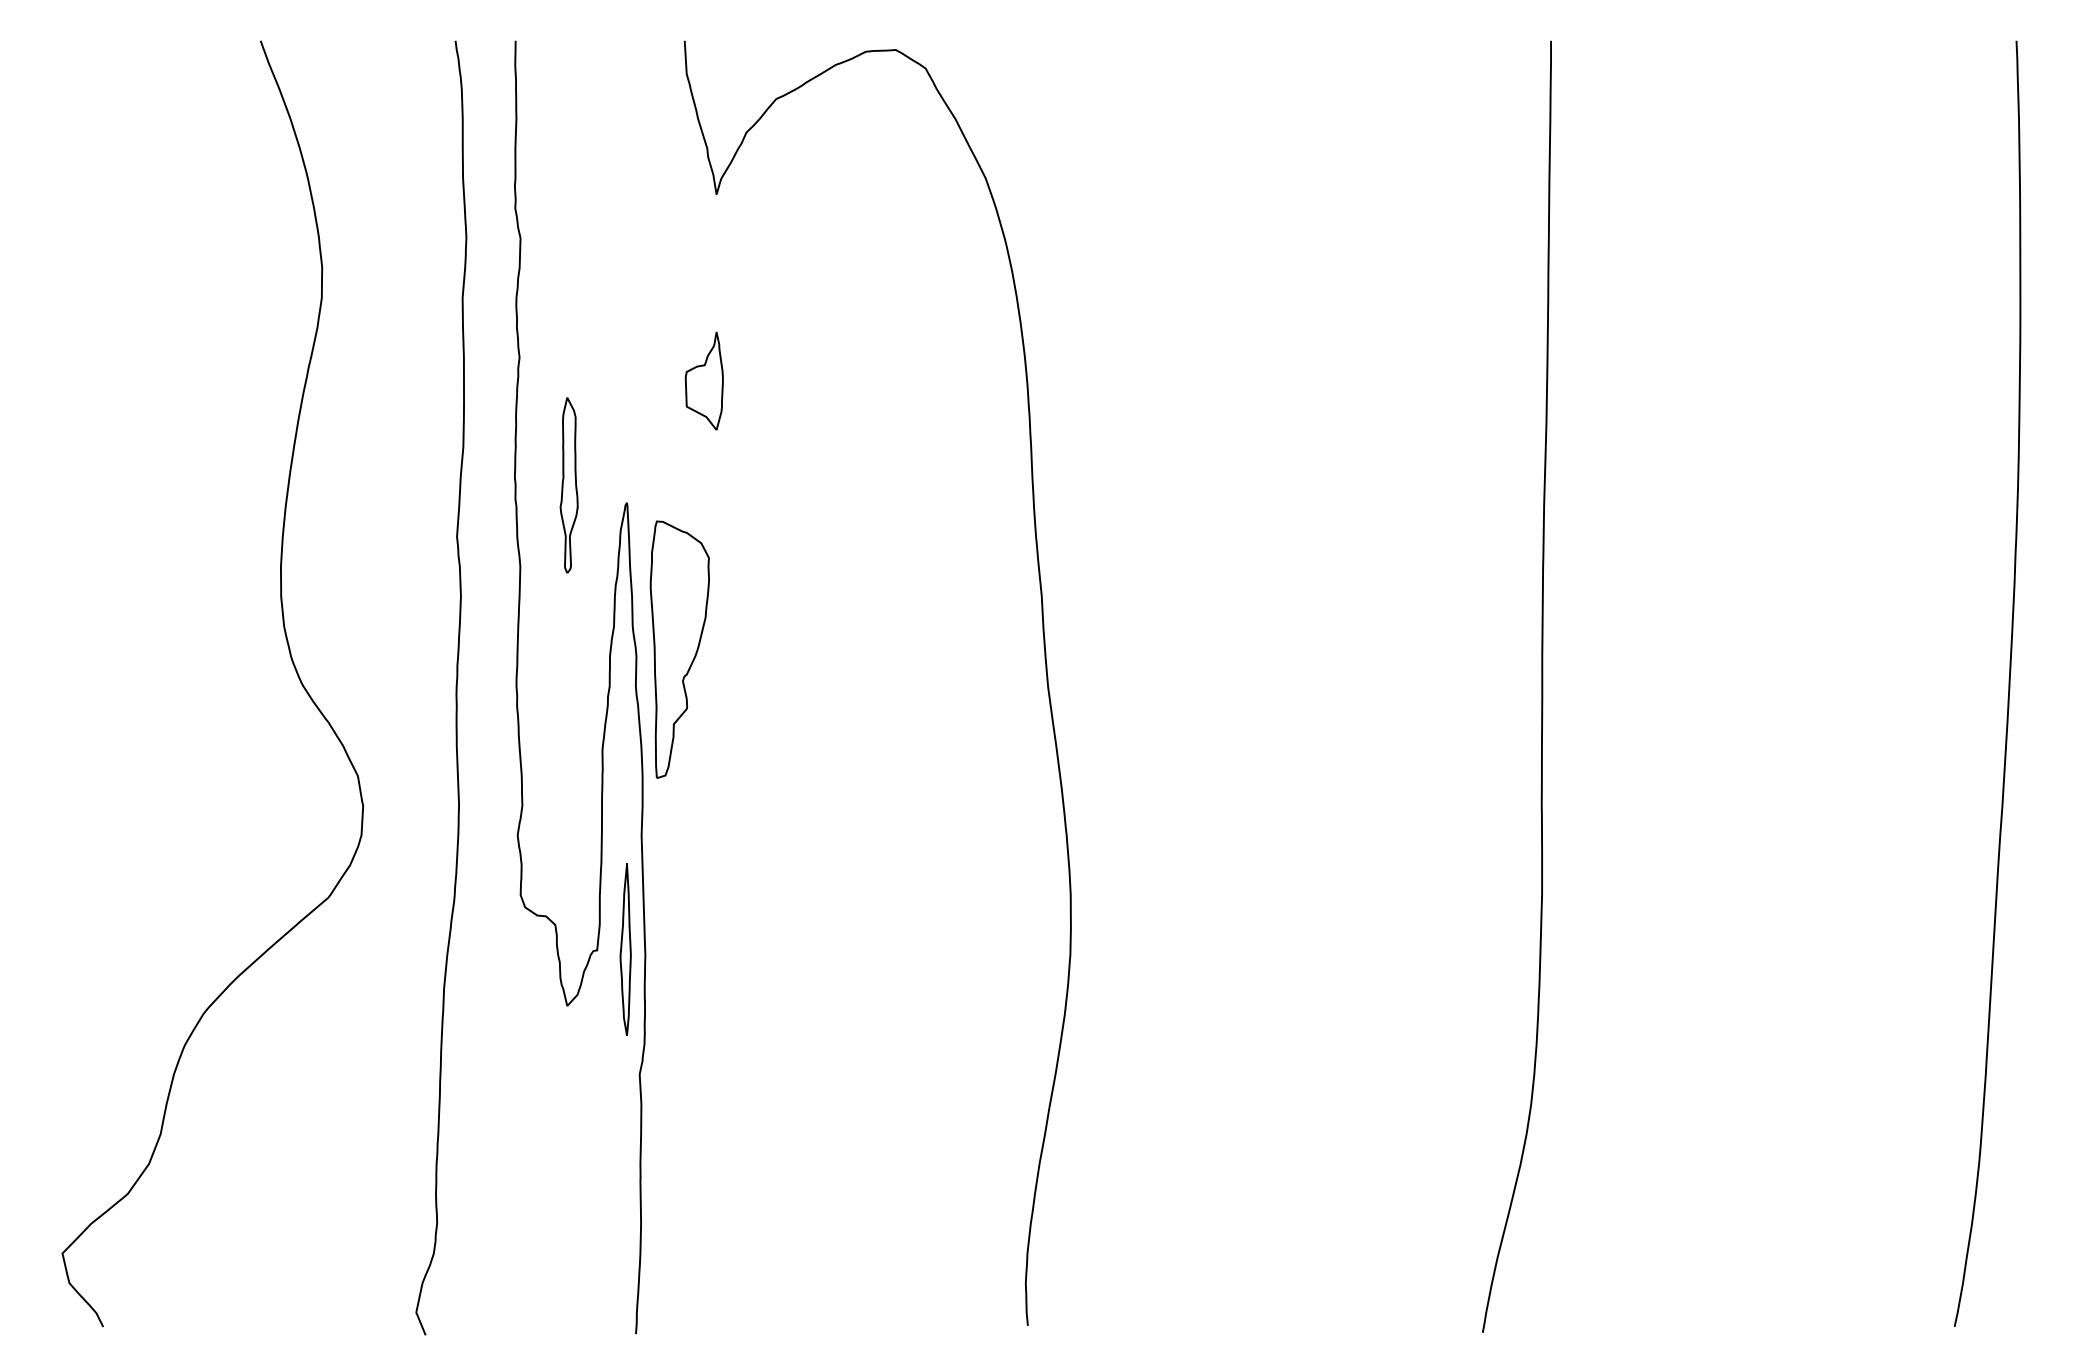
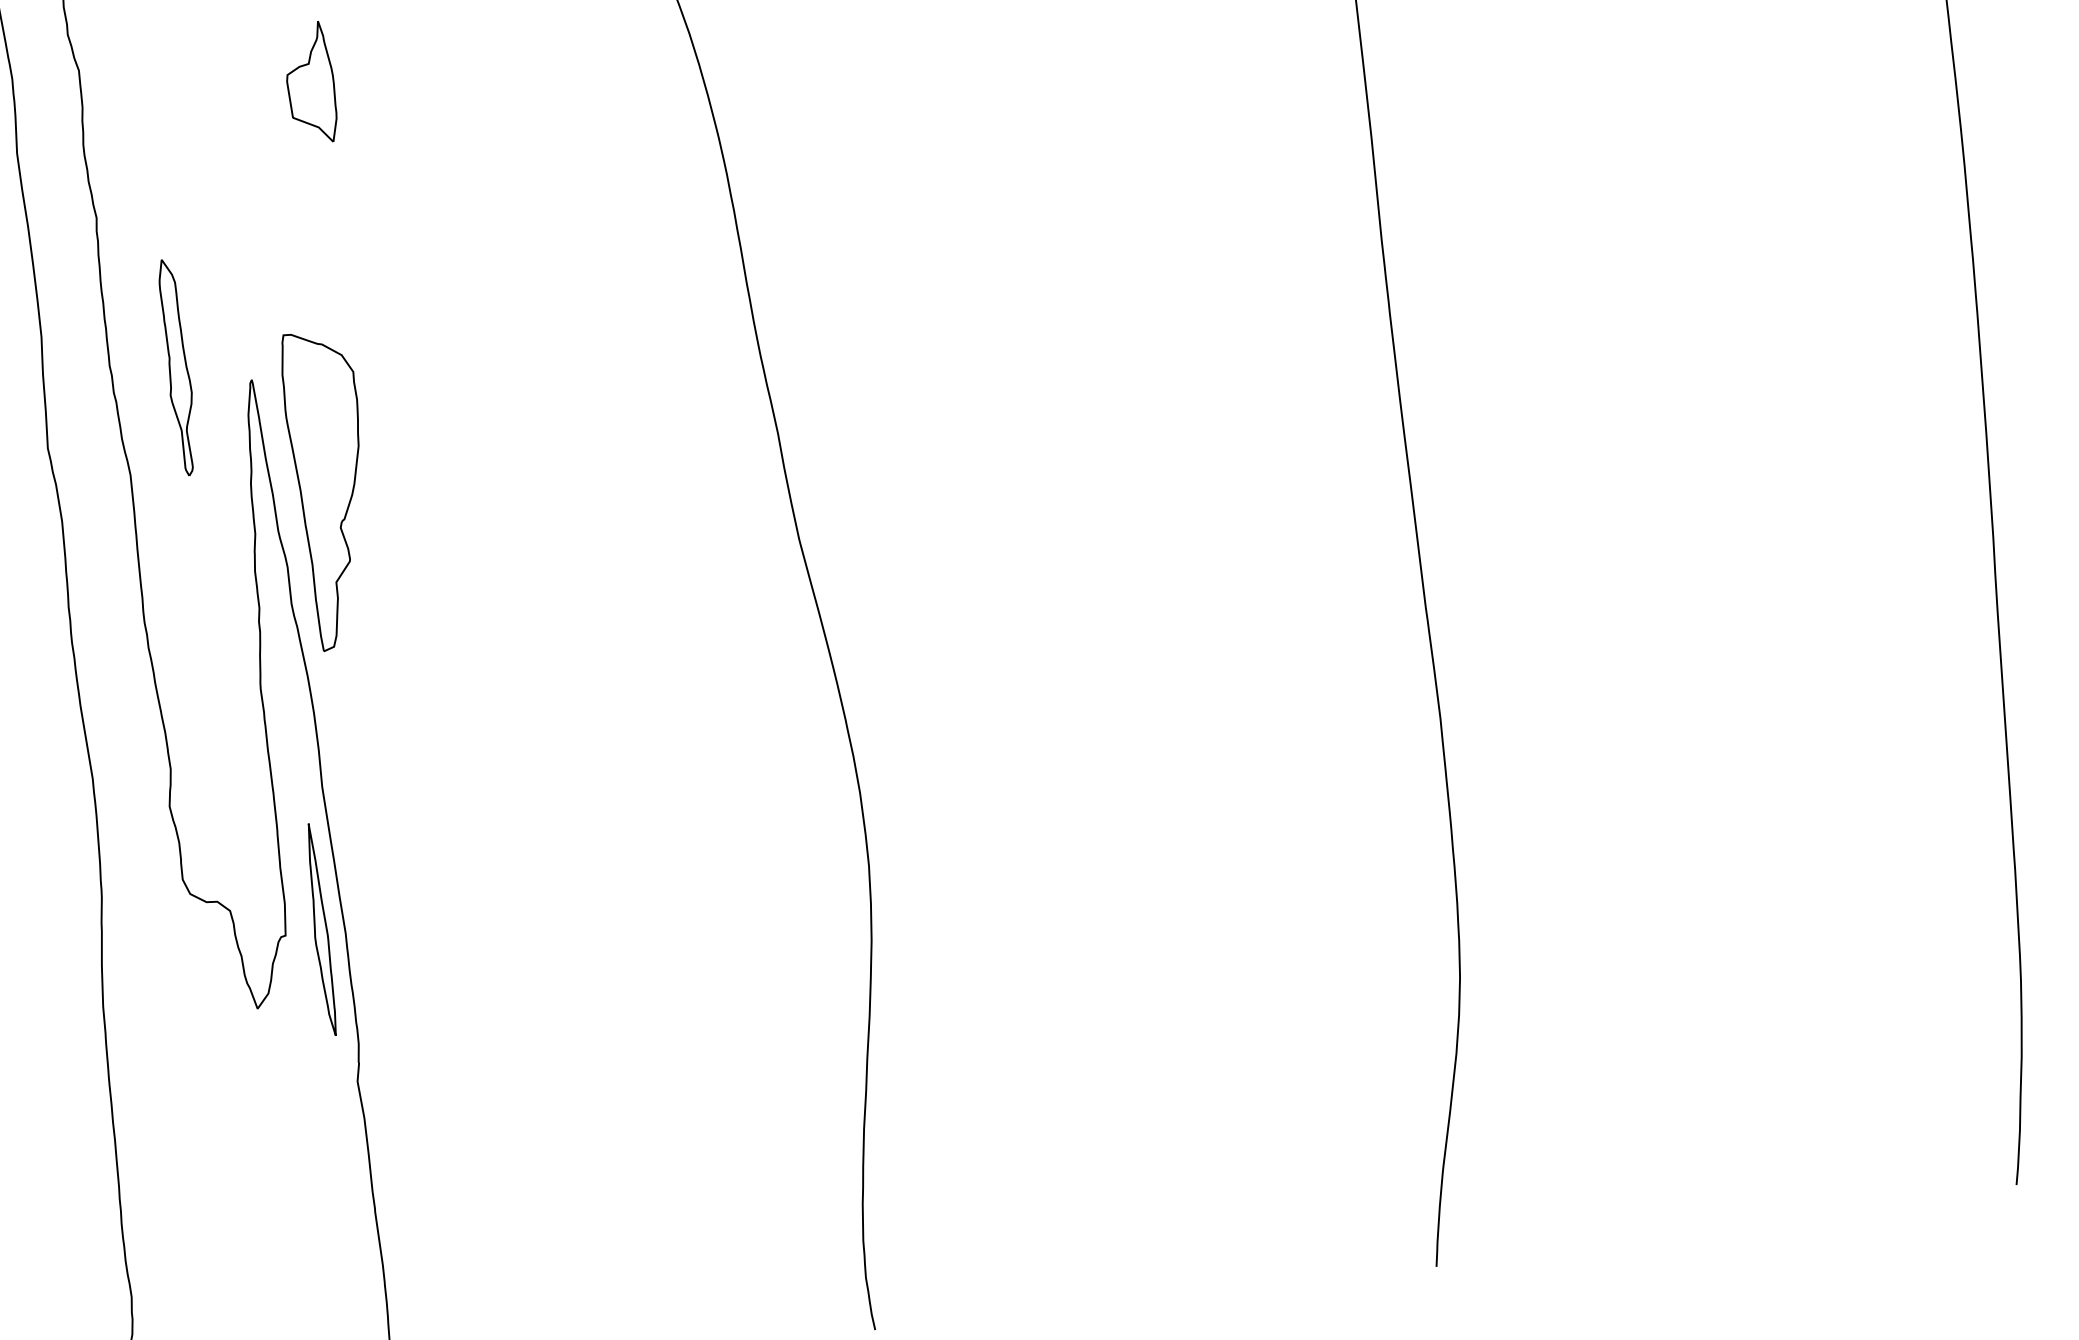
part: (703, 380) -> (309, 82), moved
part: (679, 649) -> (331, 489), moved

